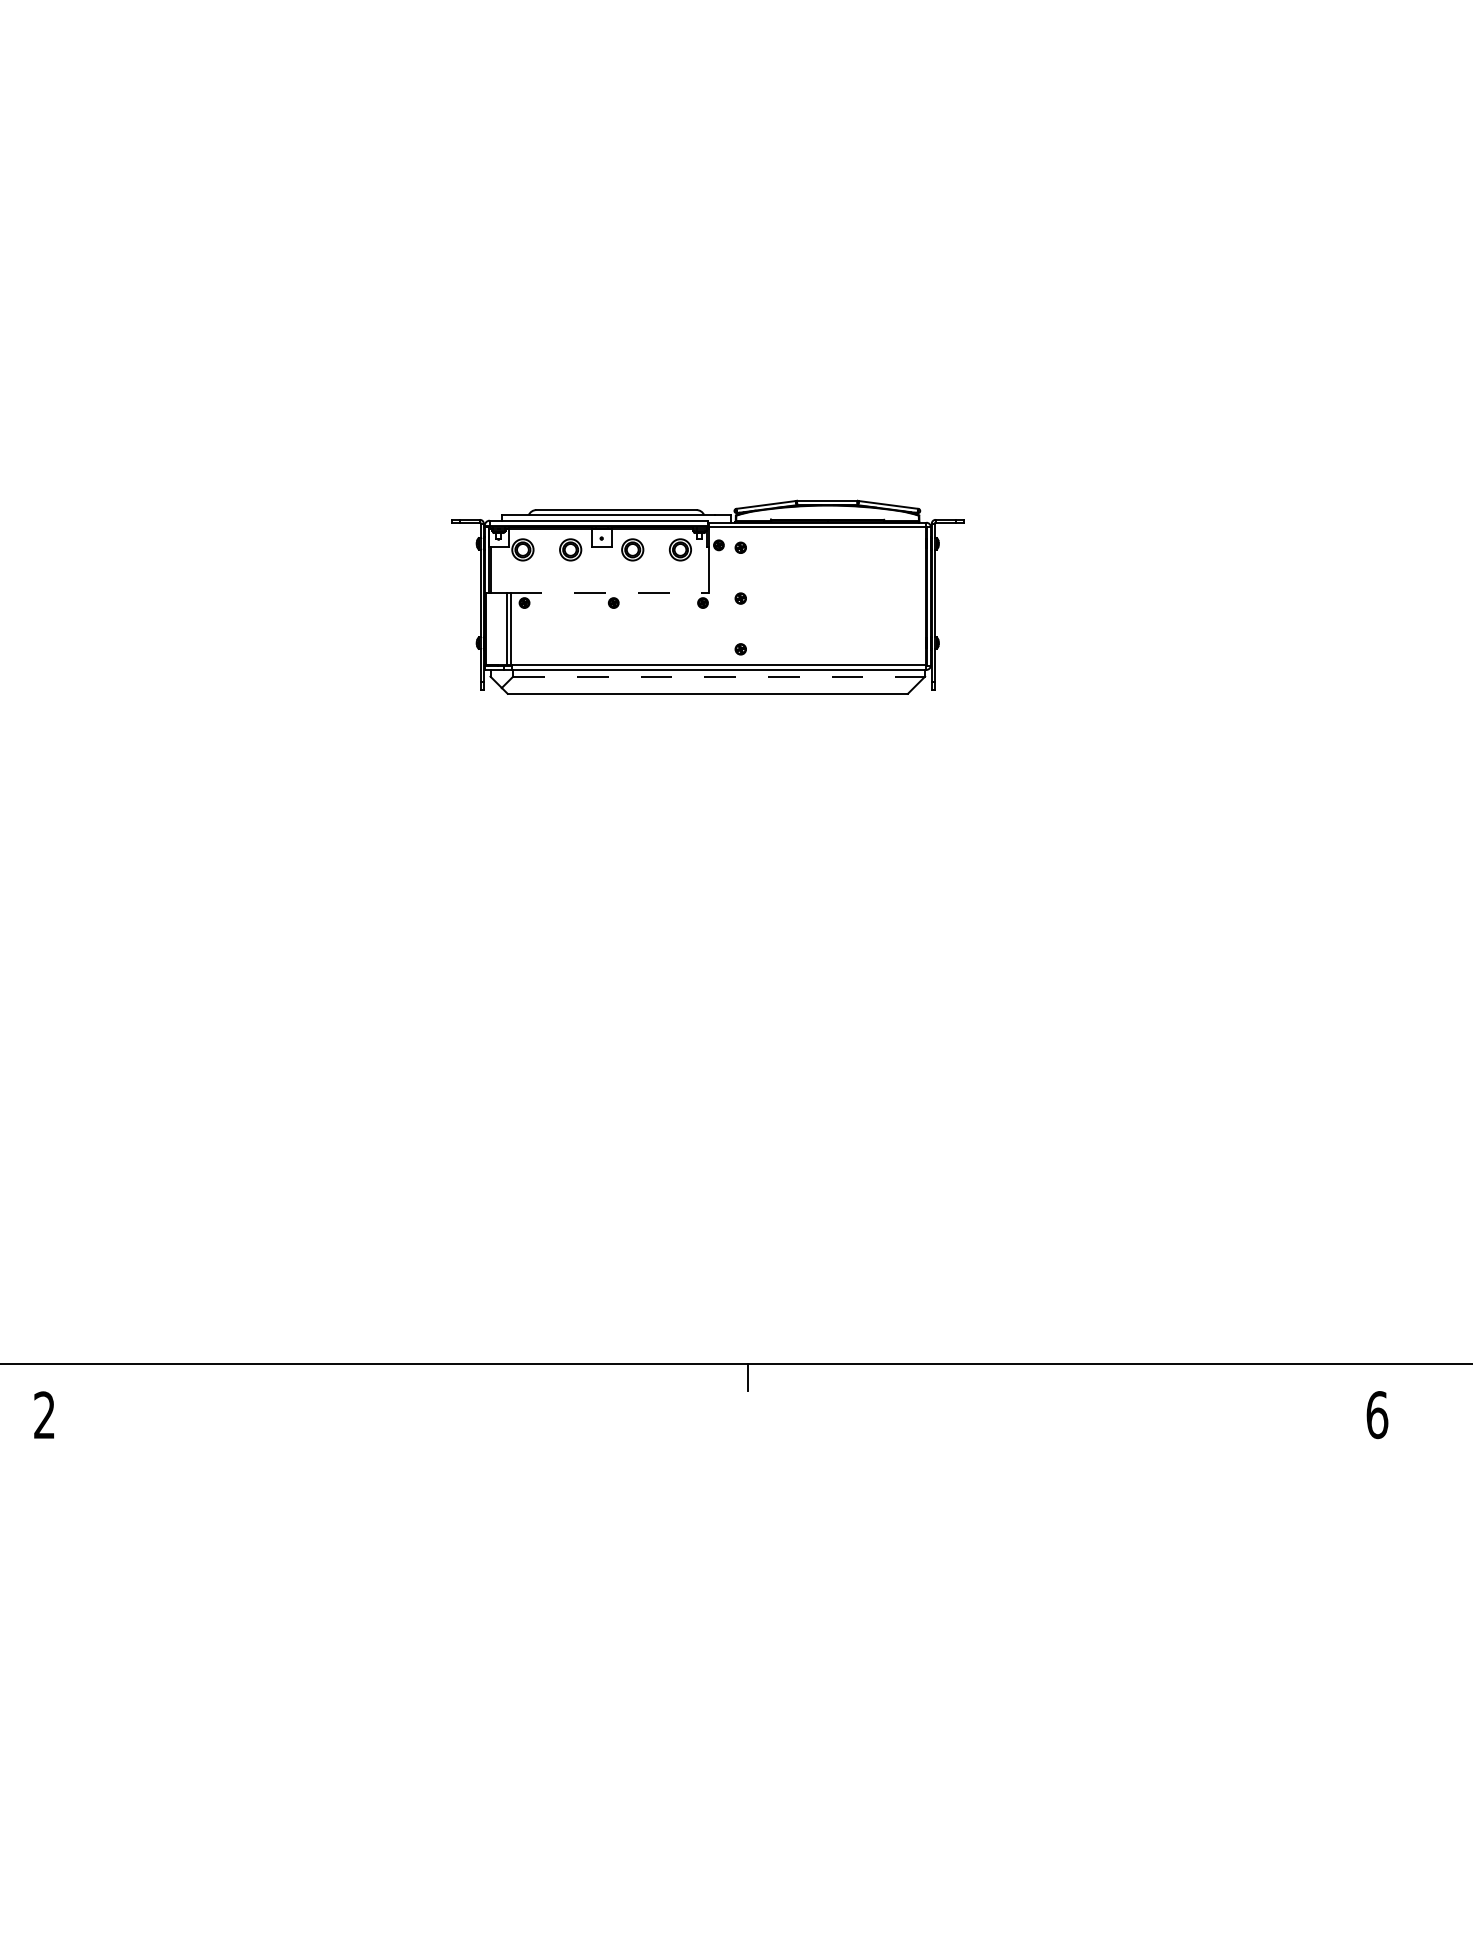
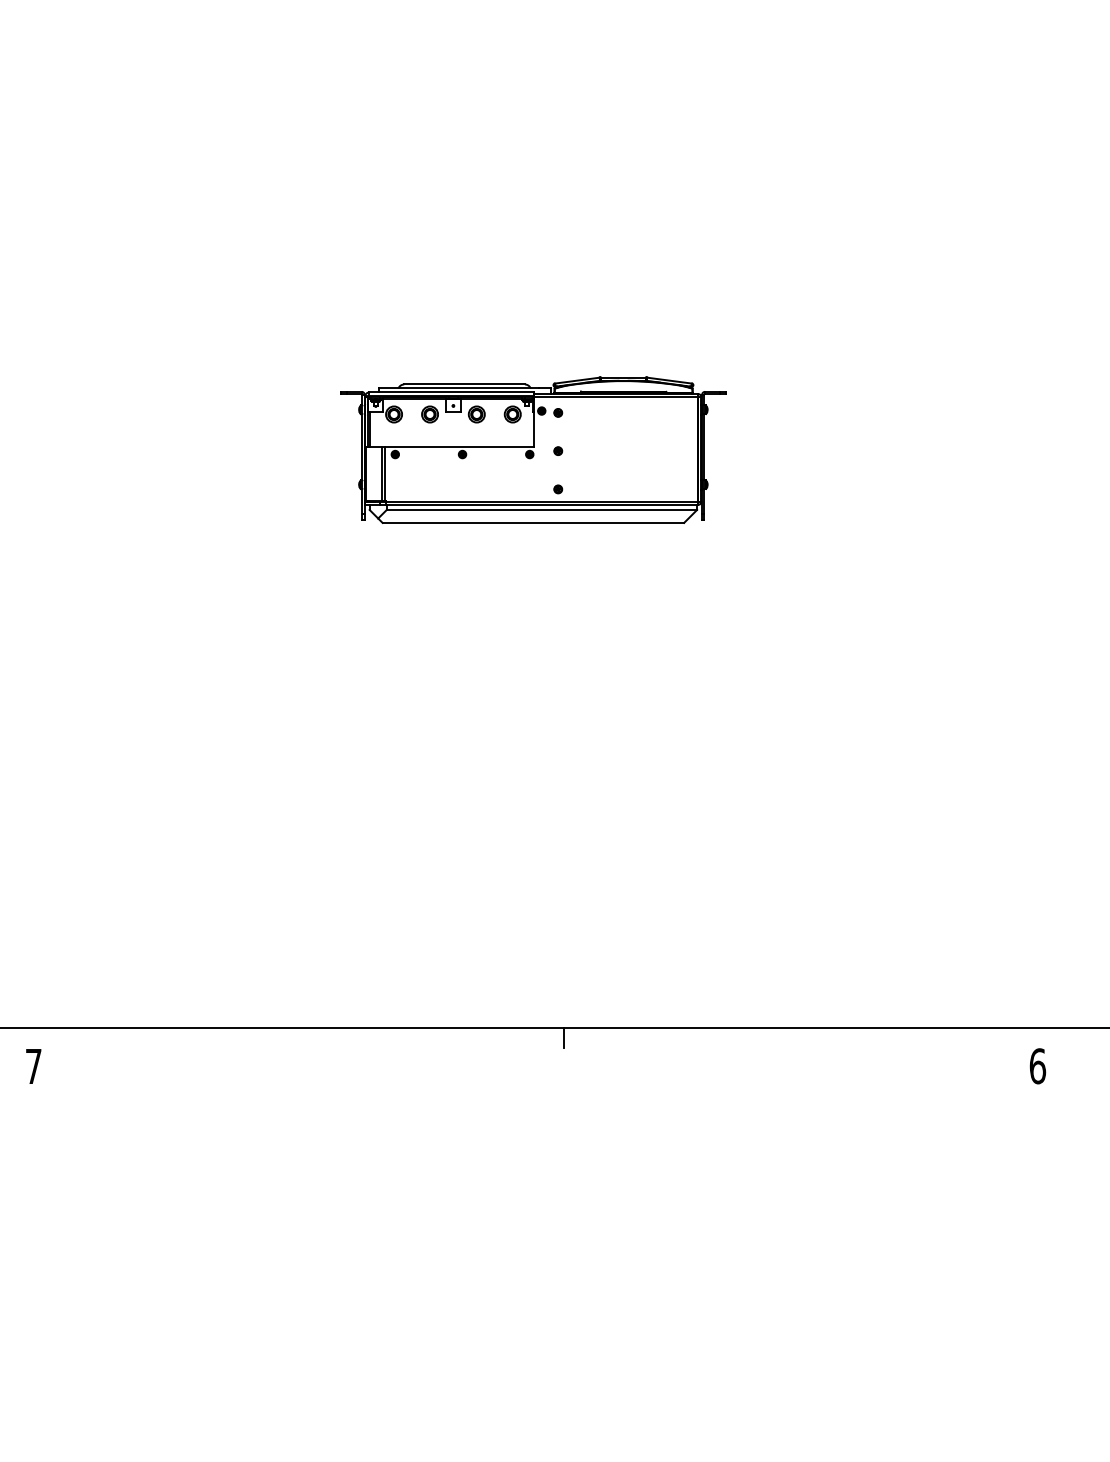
line: (609, 592) -> (459, 446), dashed -> solid
line: (719, 676) -> (542, 509), dashed -> solid
text: (44, 1413) -> (33, 1065), 2 -> 7

